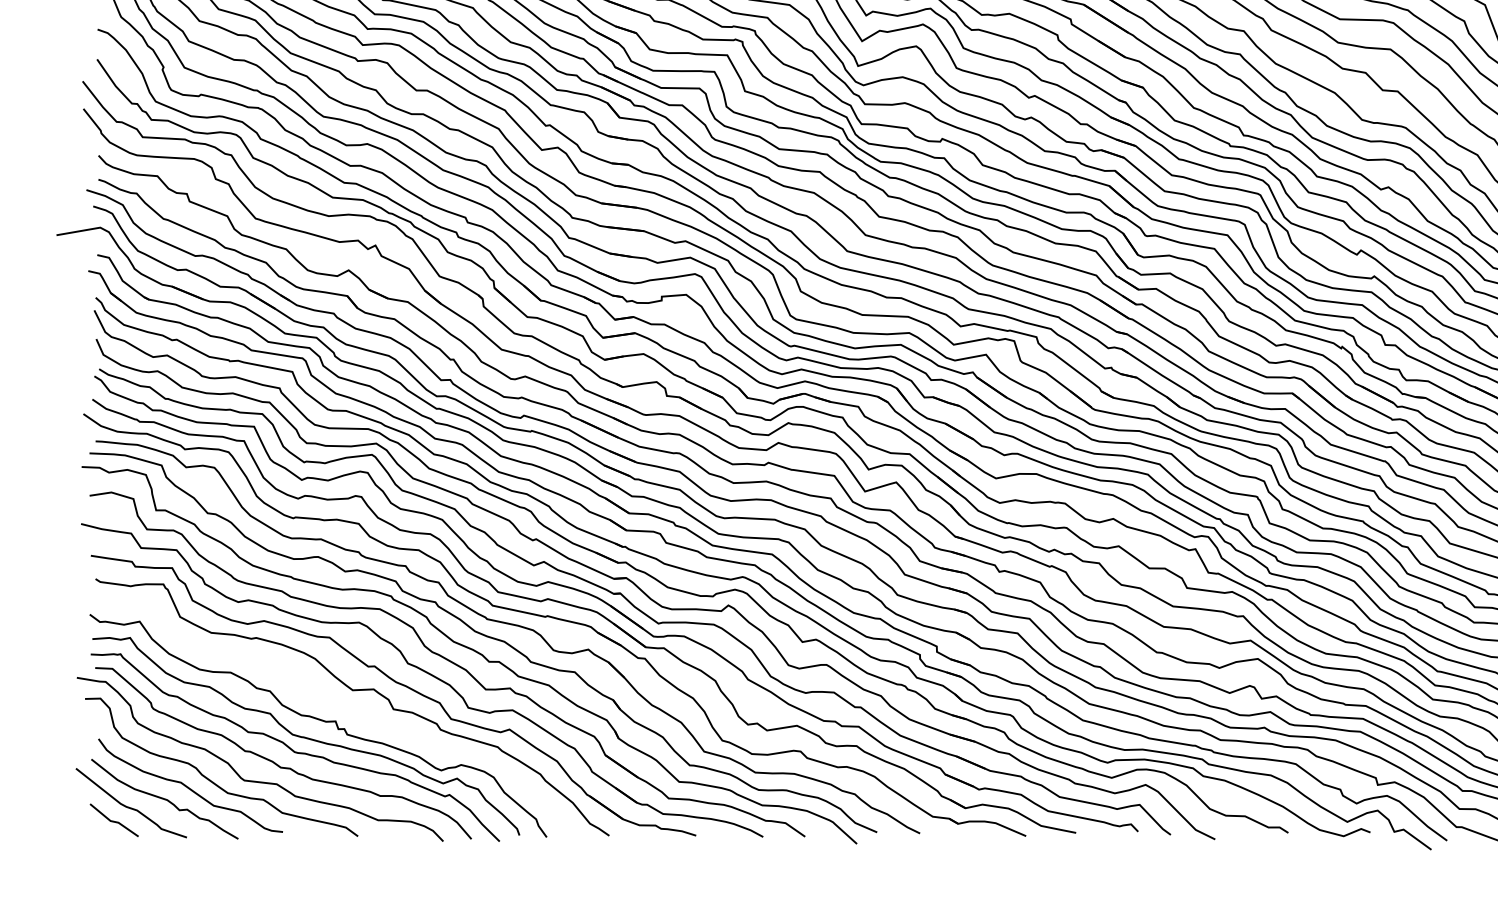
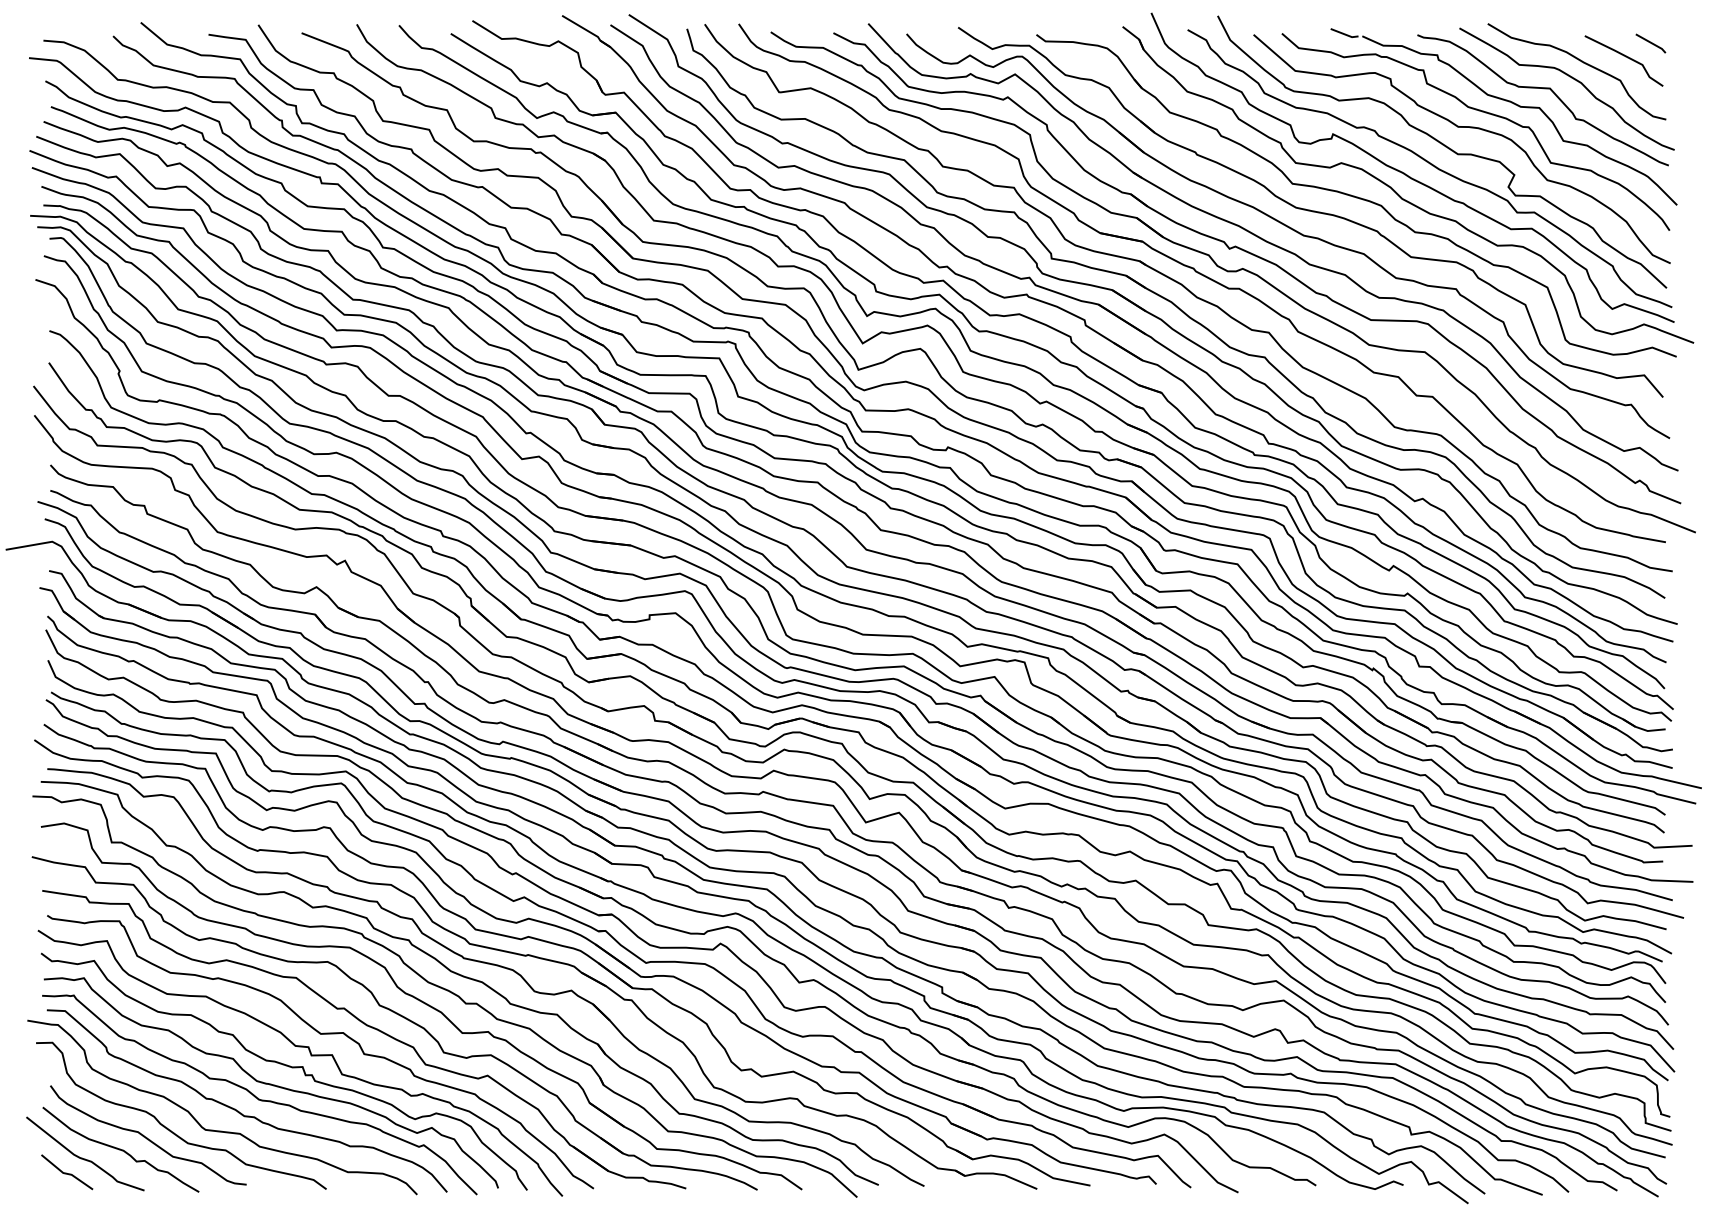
curve: (343, 710) -> (310, 1055), added

